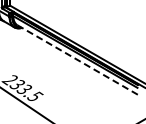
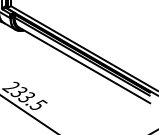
line: (77, 60) -> (84, 65), dashed -> solid

